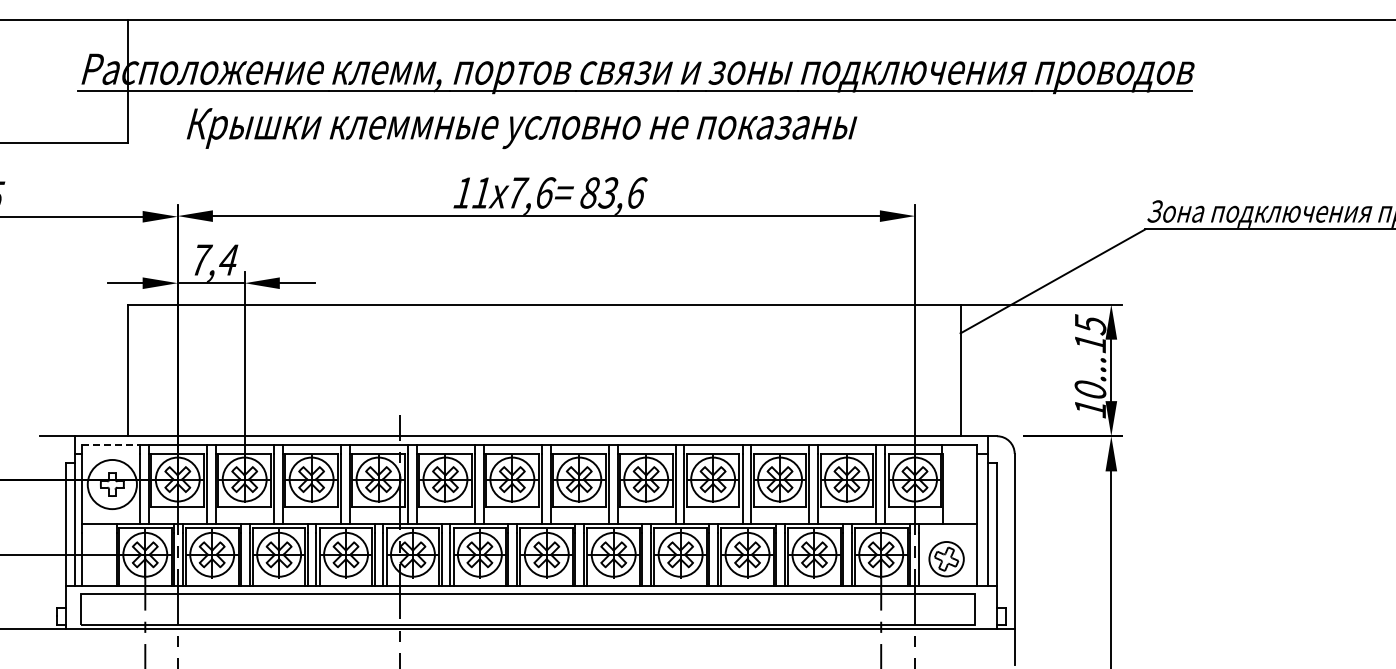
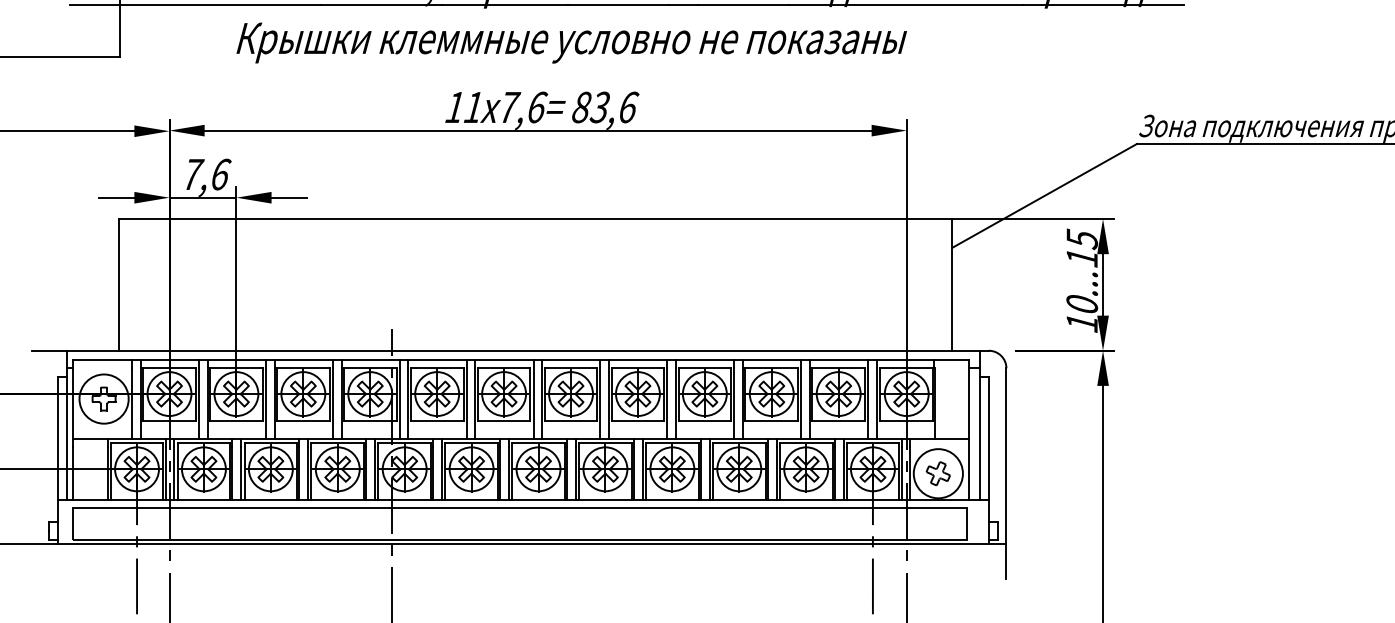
text: (522, 128) -> (572, 43), moved
text: (229, 259) -> (221, 174), 7,4 -> 7,6
line: (111, 445) -> (103, 360), dashed -> solid
circle: (946, 558) -> (938, 473), size x1.43

